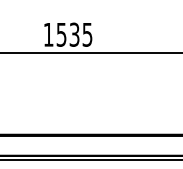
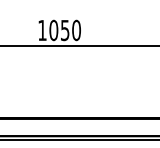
text: (73, 34) -> (64, 30), 1535 -> 1050

